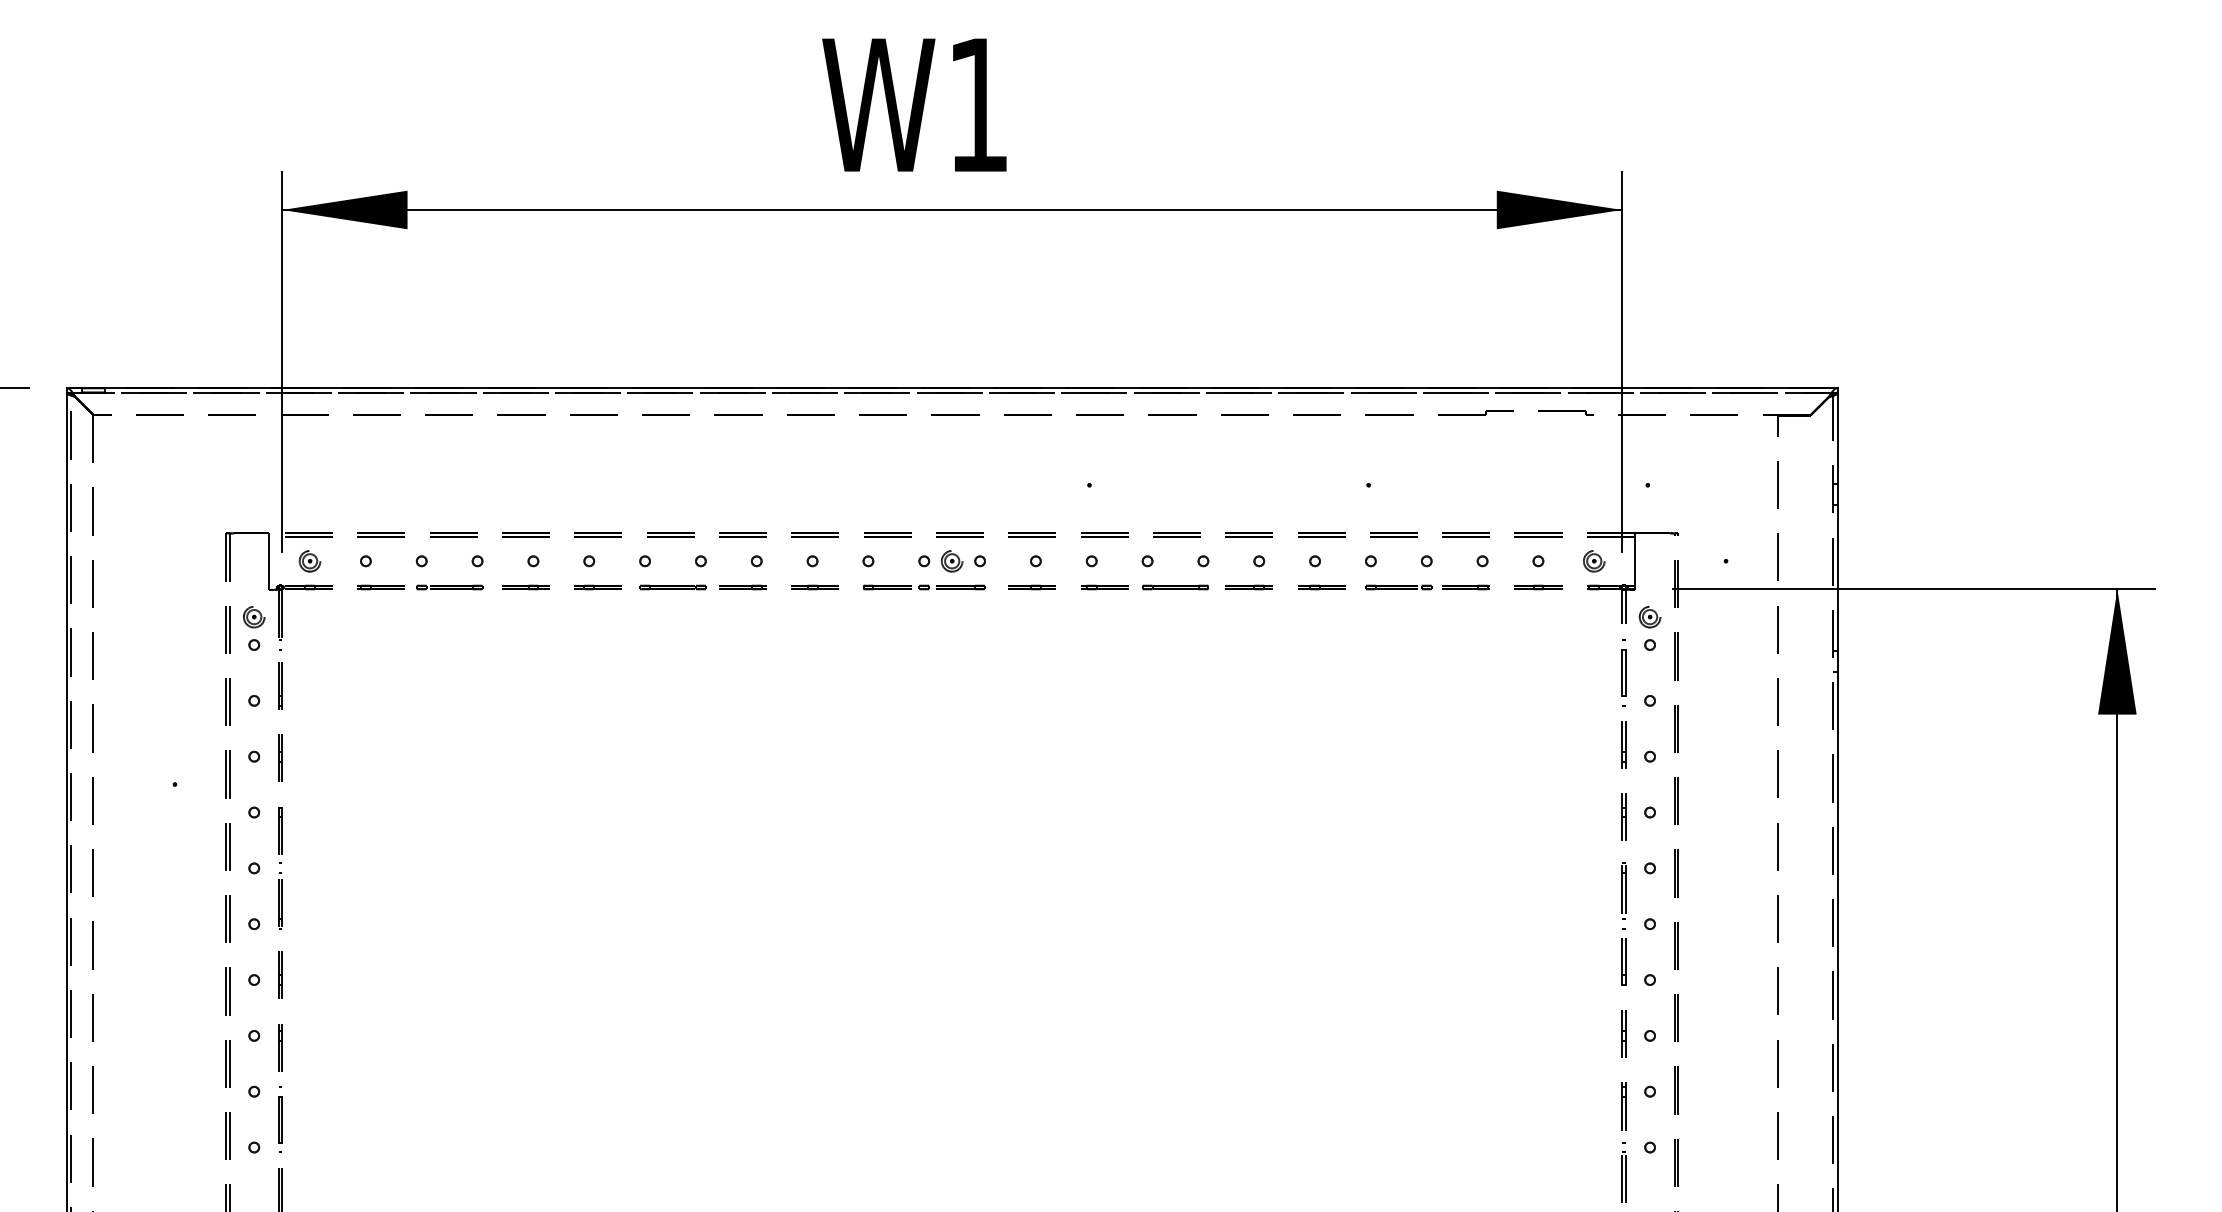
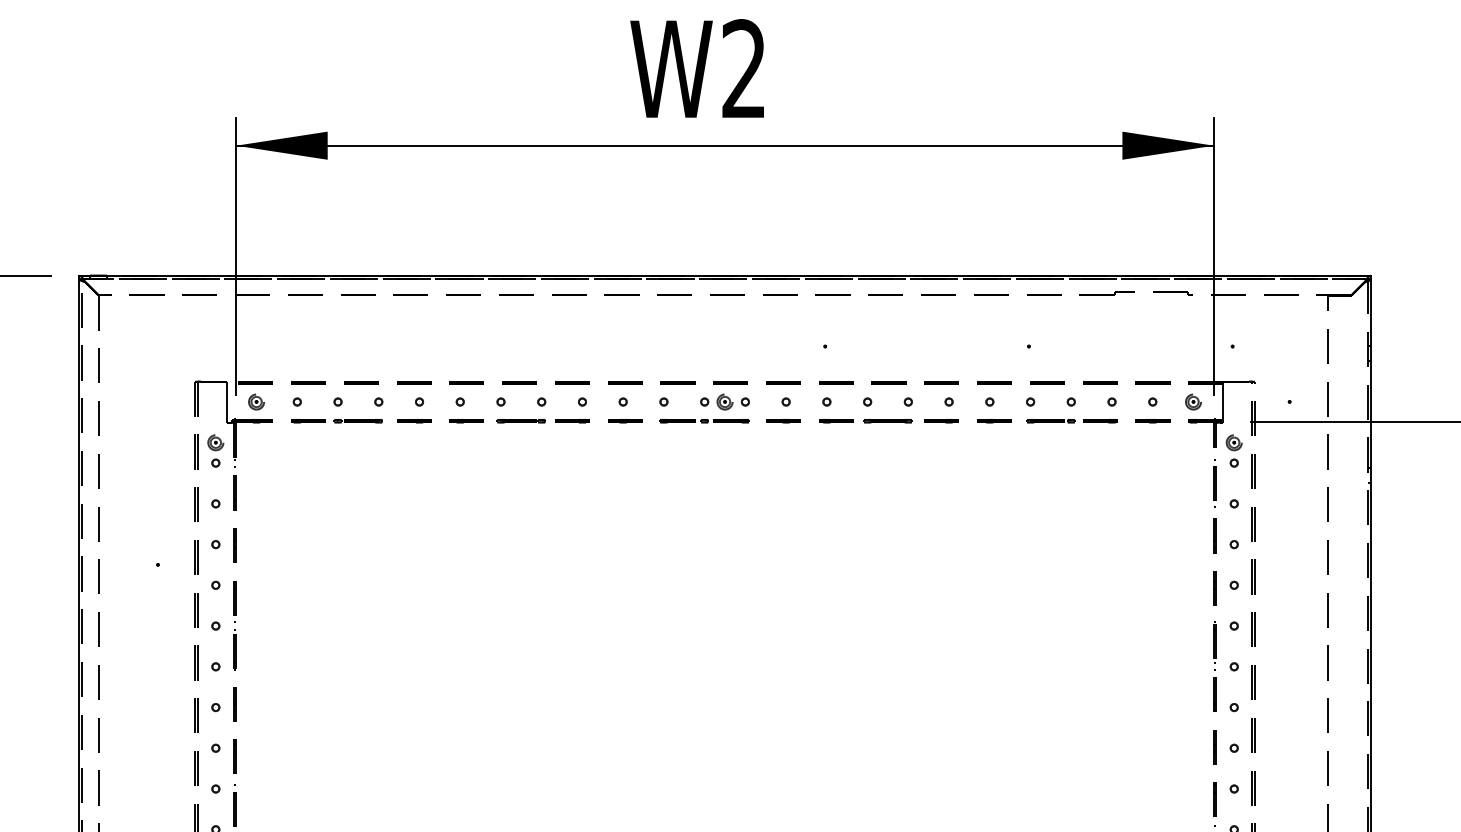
text: (977, 103) -> (743, 68), W1 -> W2

